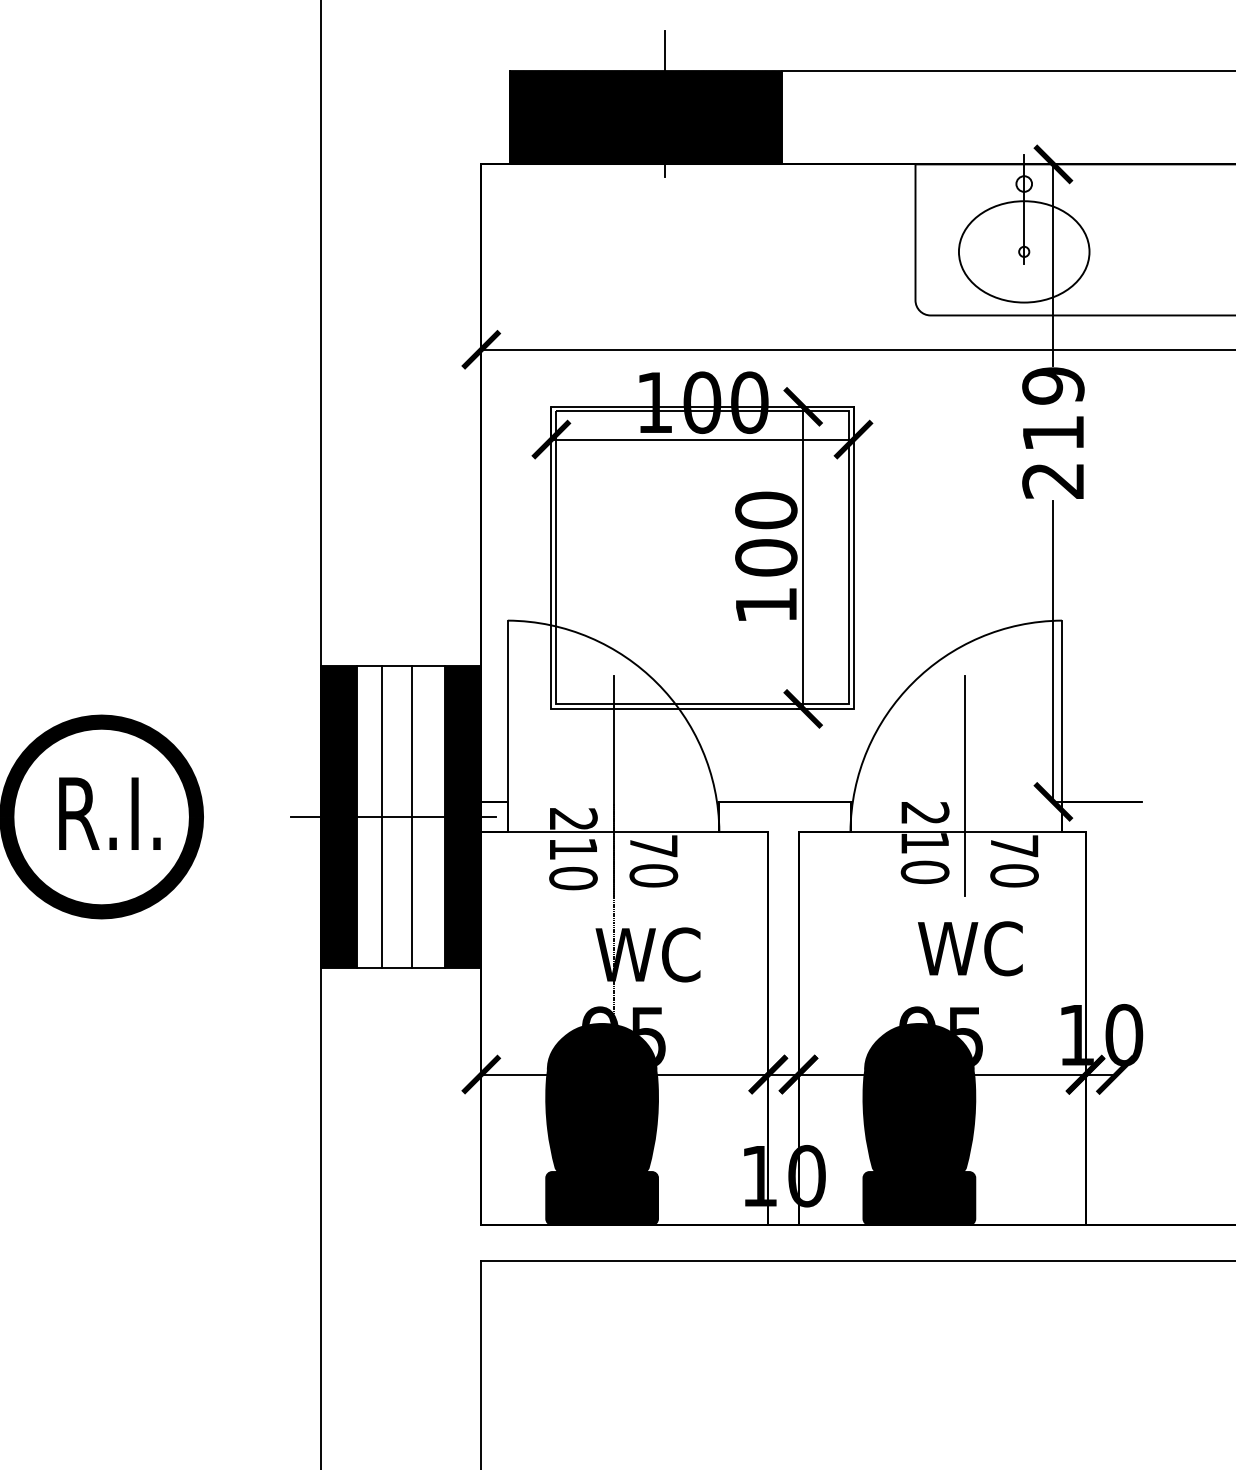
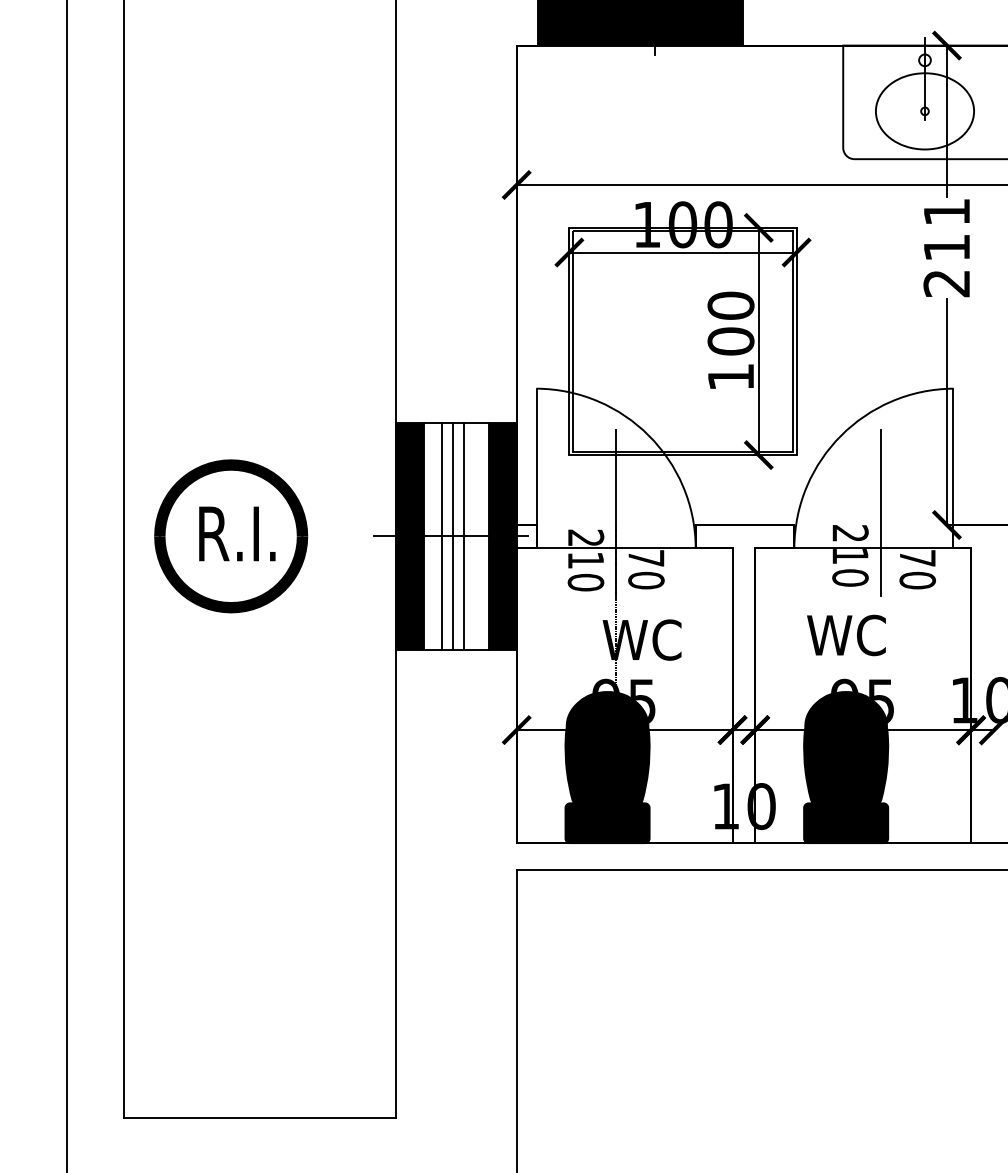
text: (1052, 386) -> (946, 212), 219 -> 211
line: (397, 815) -> (453, 535), added
text: (970, 948) -> (846, 635), moved

